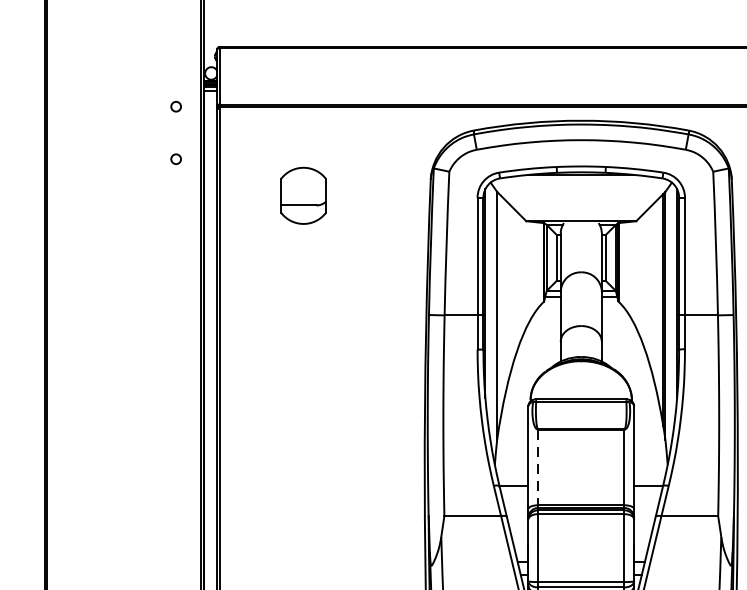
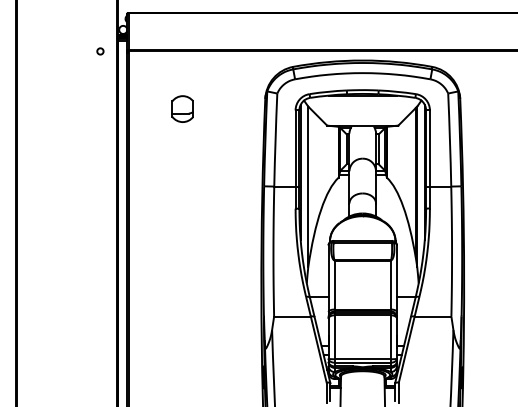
circle: (176, 159) -> (100, 85), removed
part: (302, 194) -> (182, 108), size x0.71
line: (537, 468) -> (334, 285), dashed -> solid

